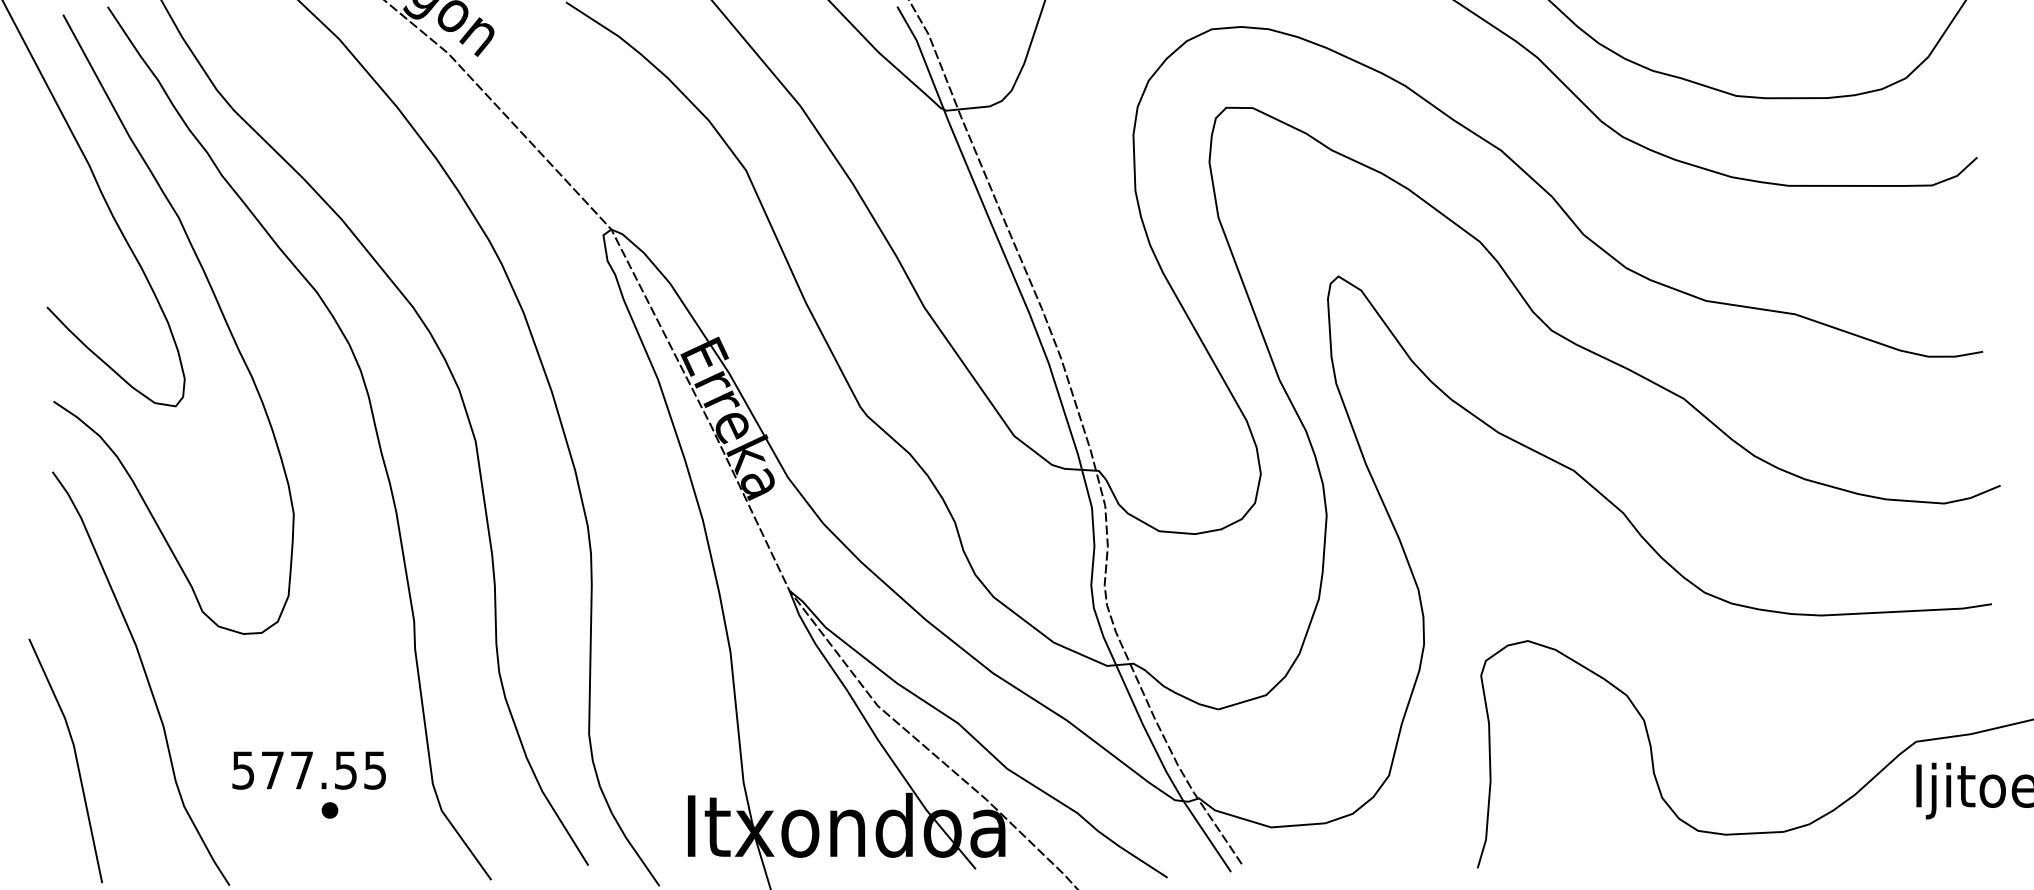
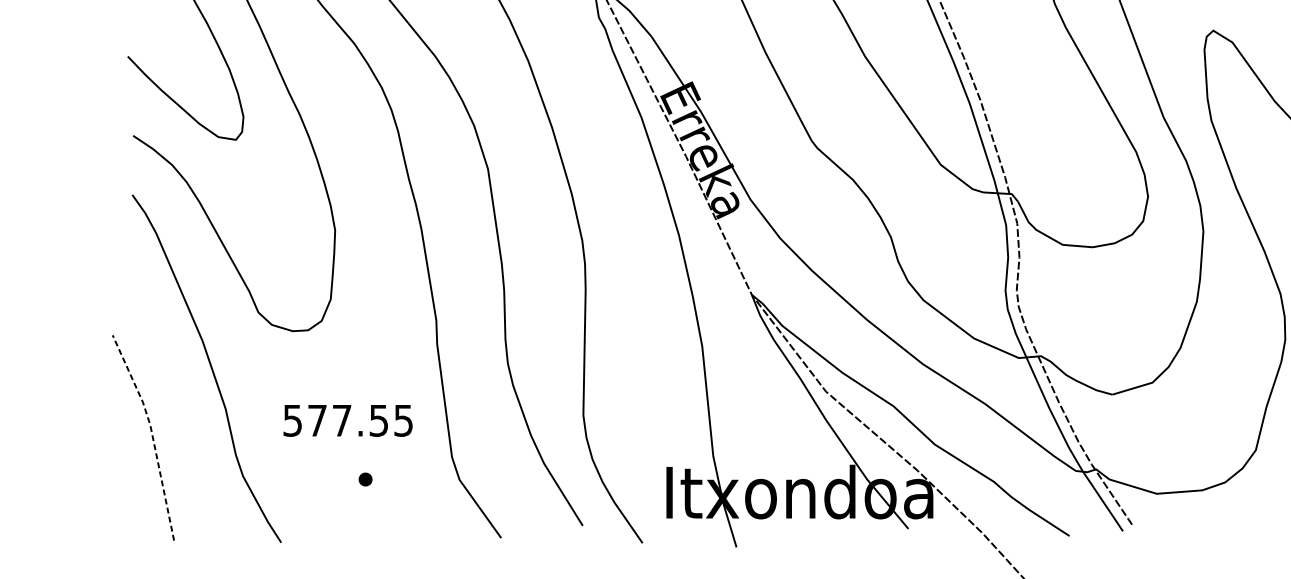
line: (76, 756) -> (152, 434), solid -> dashed
text: (308, 770) -> (347, 420), moved

